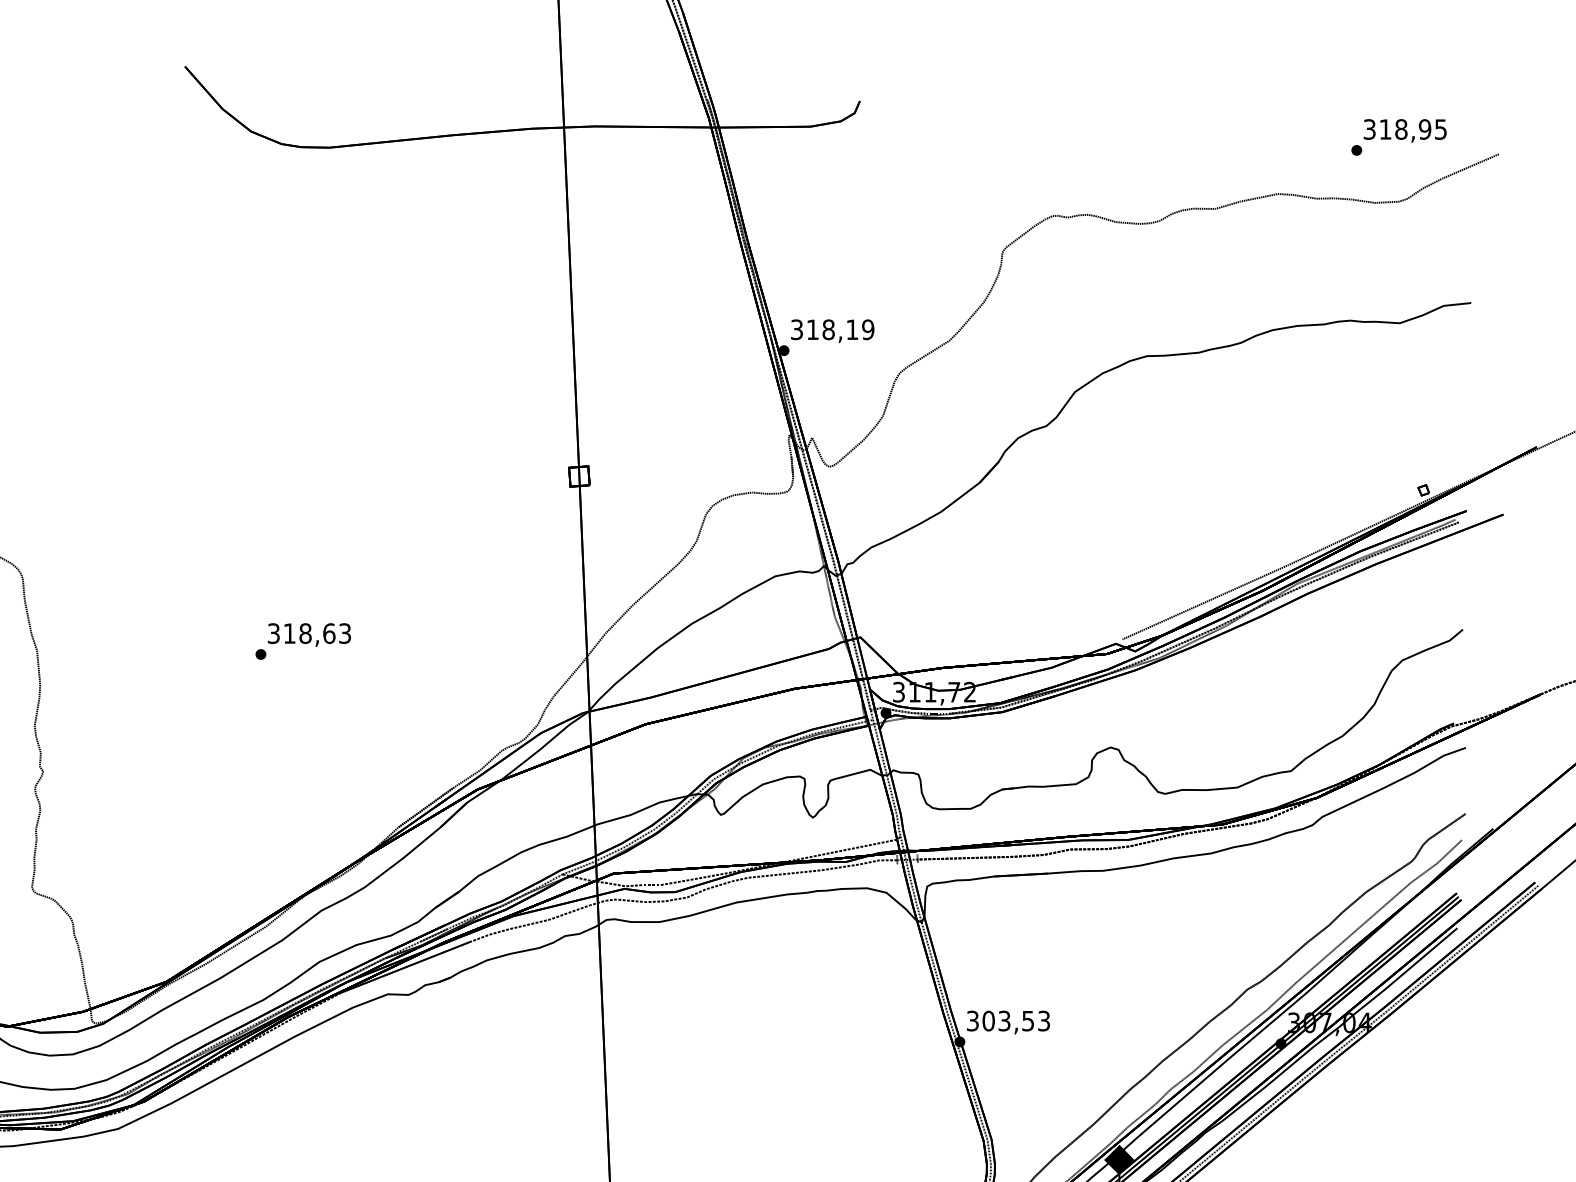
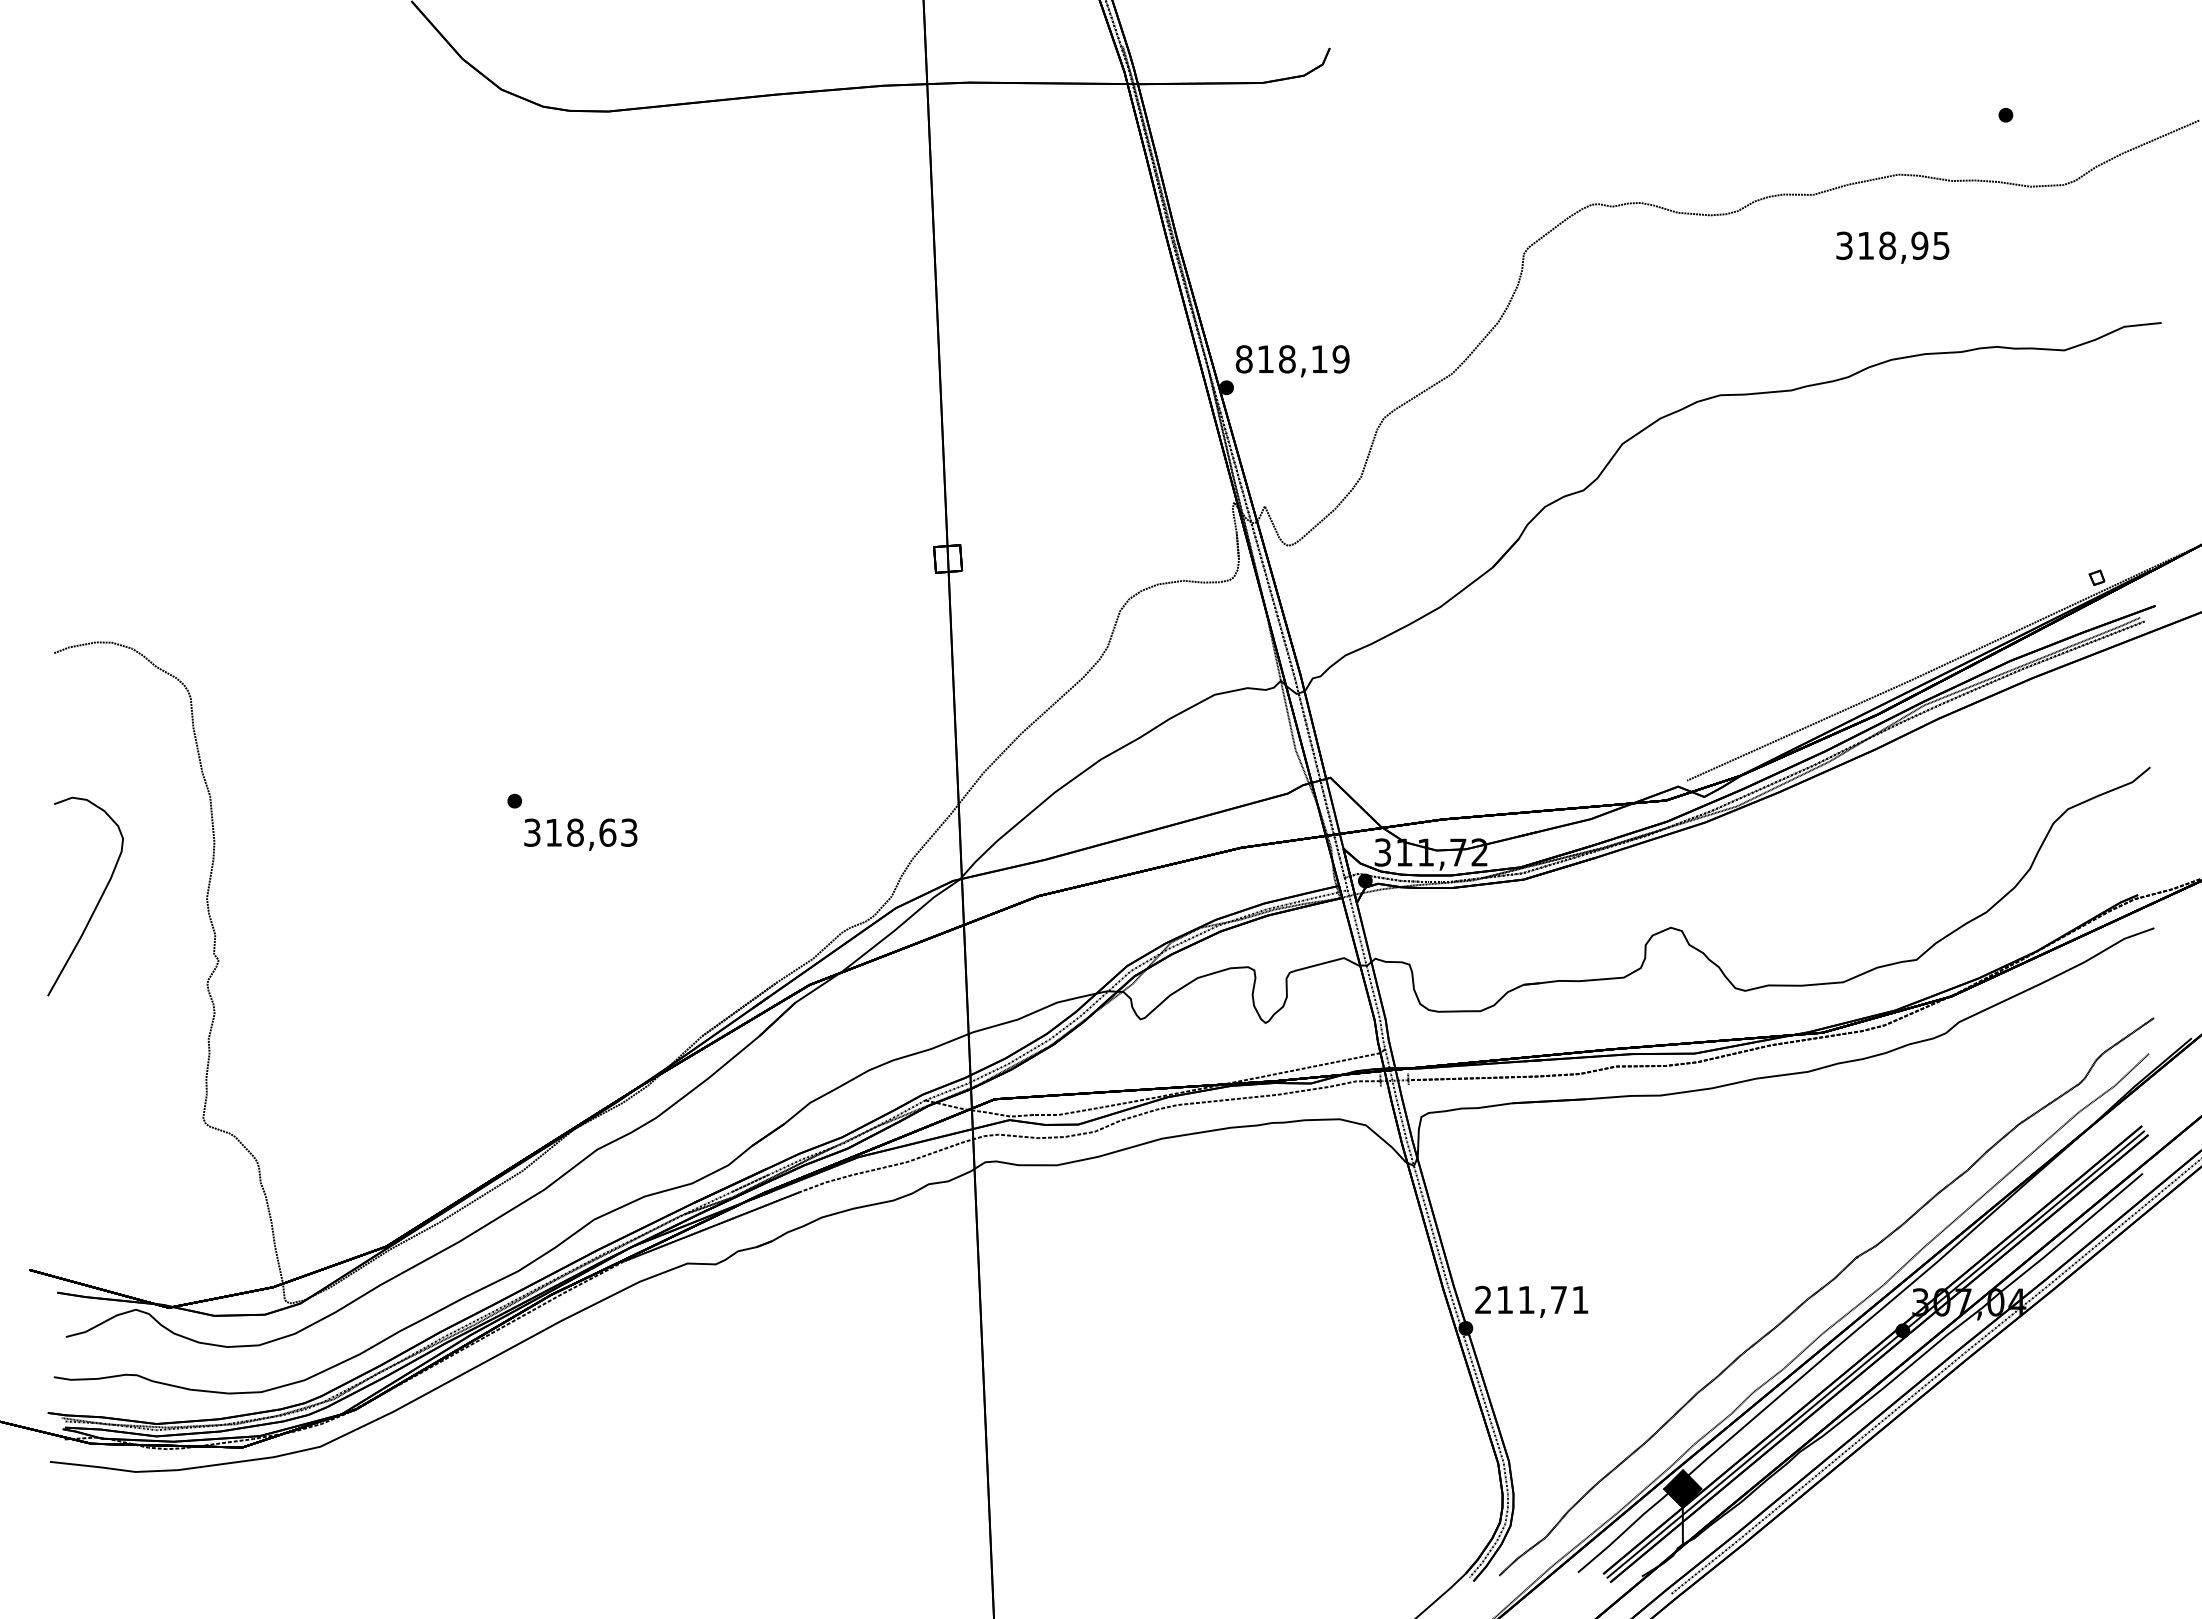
text: (1404, 130) -> (1892, 247), moved
text: (796, 329) -> (1243, 359), 318,19 -> 818,19
text: (309, 634) -> (580, 834), moved
text: (1008, 1020) -> (1531, 1299), 303,53 -> 211,71

